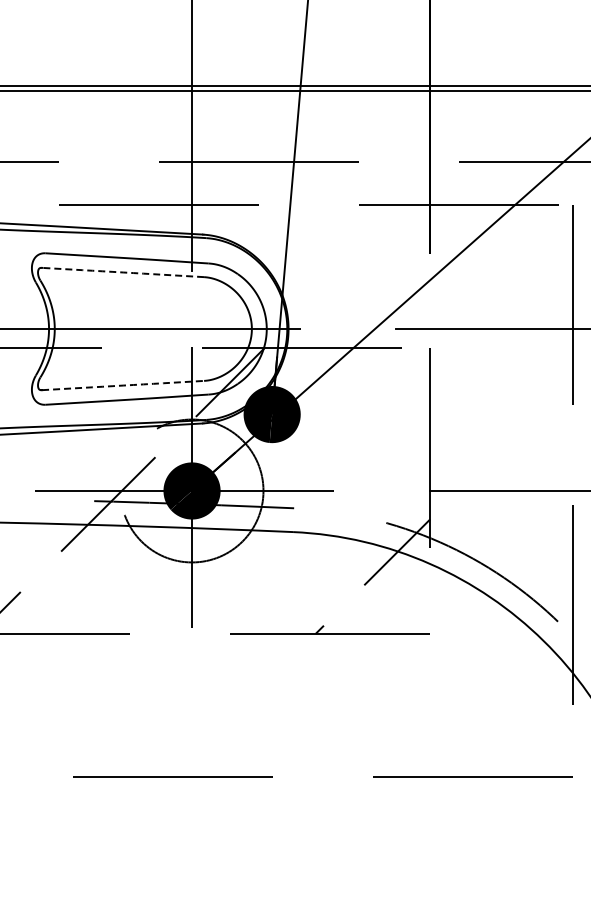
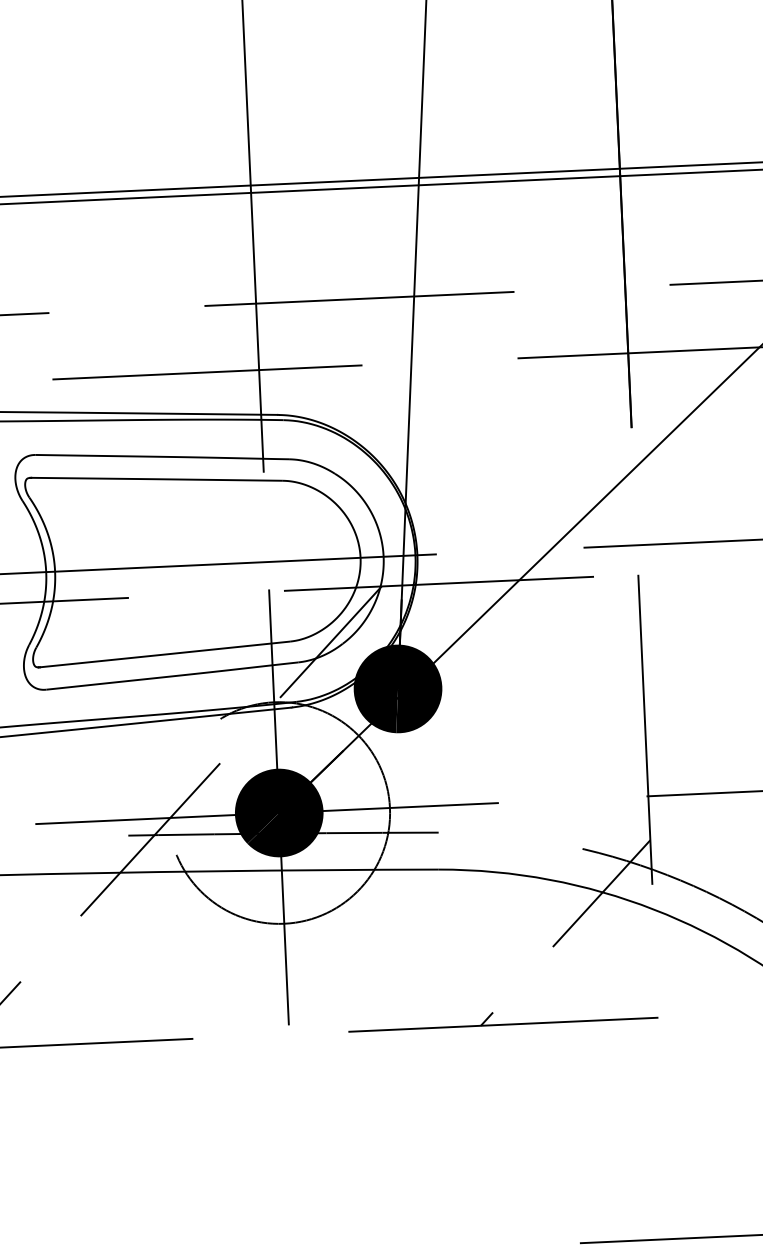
arc: (123, 272) -> (157, 479), dashed -> solid
arc: (123, 385) -> (165, 654), dashed -> solid

